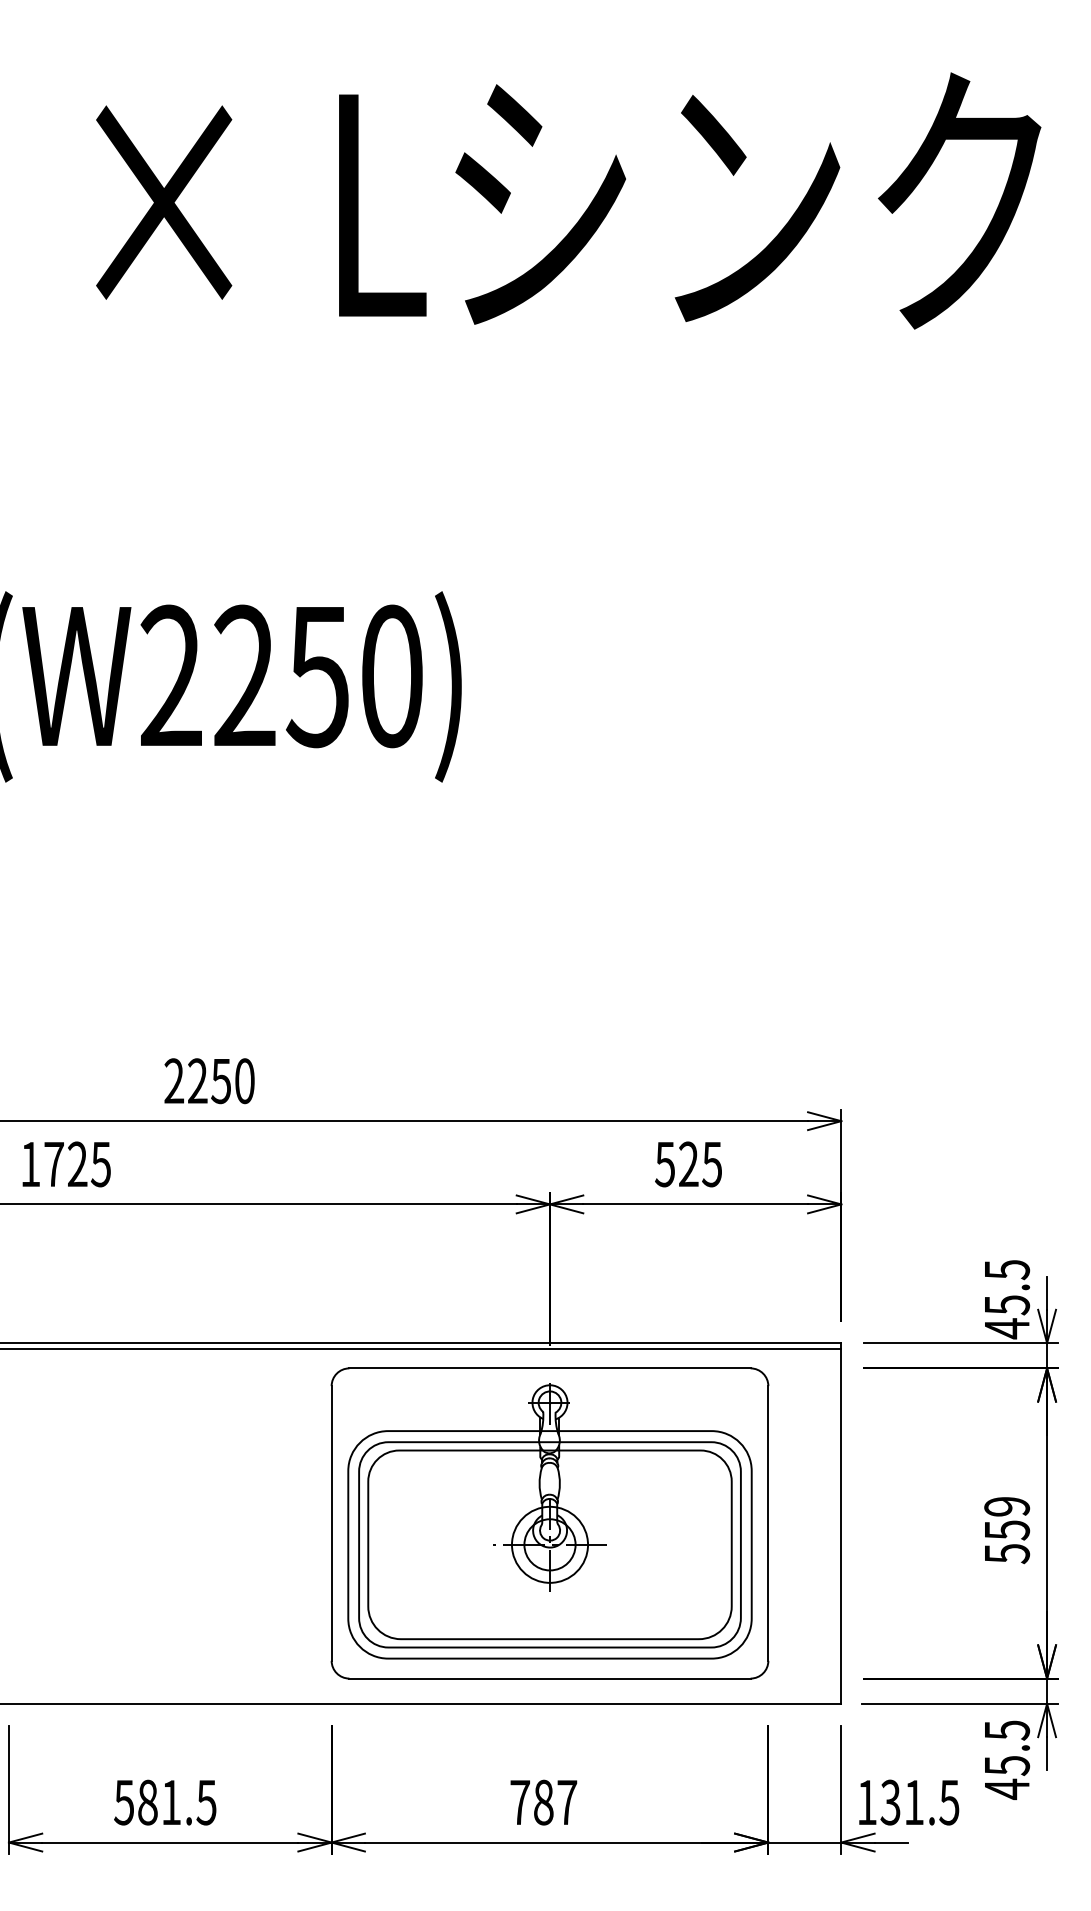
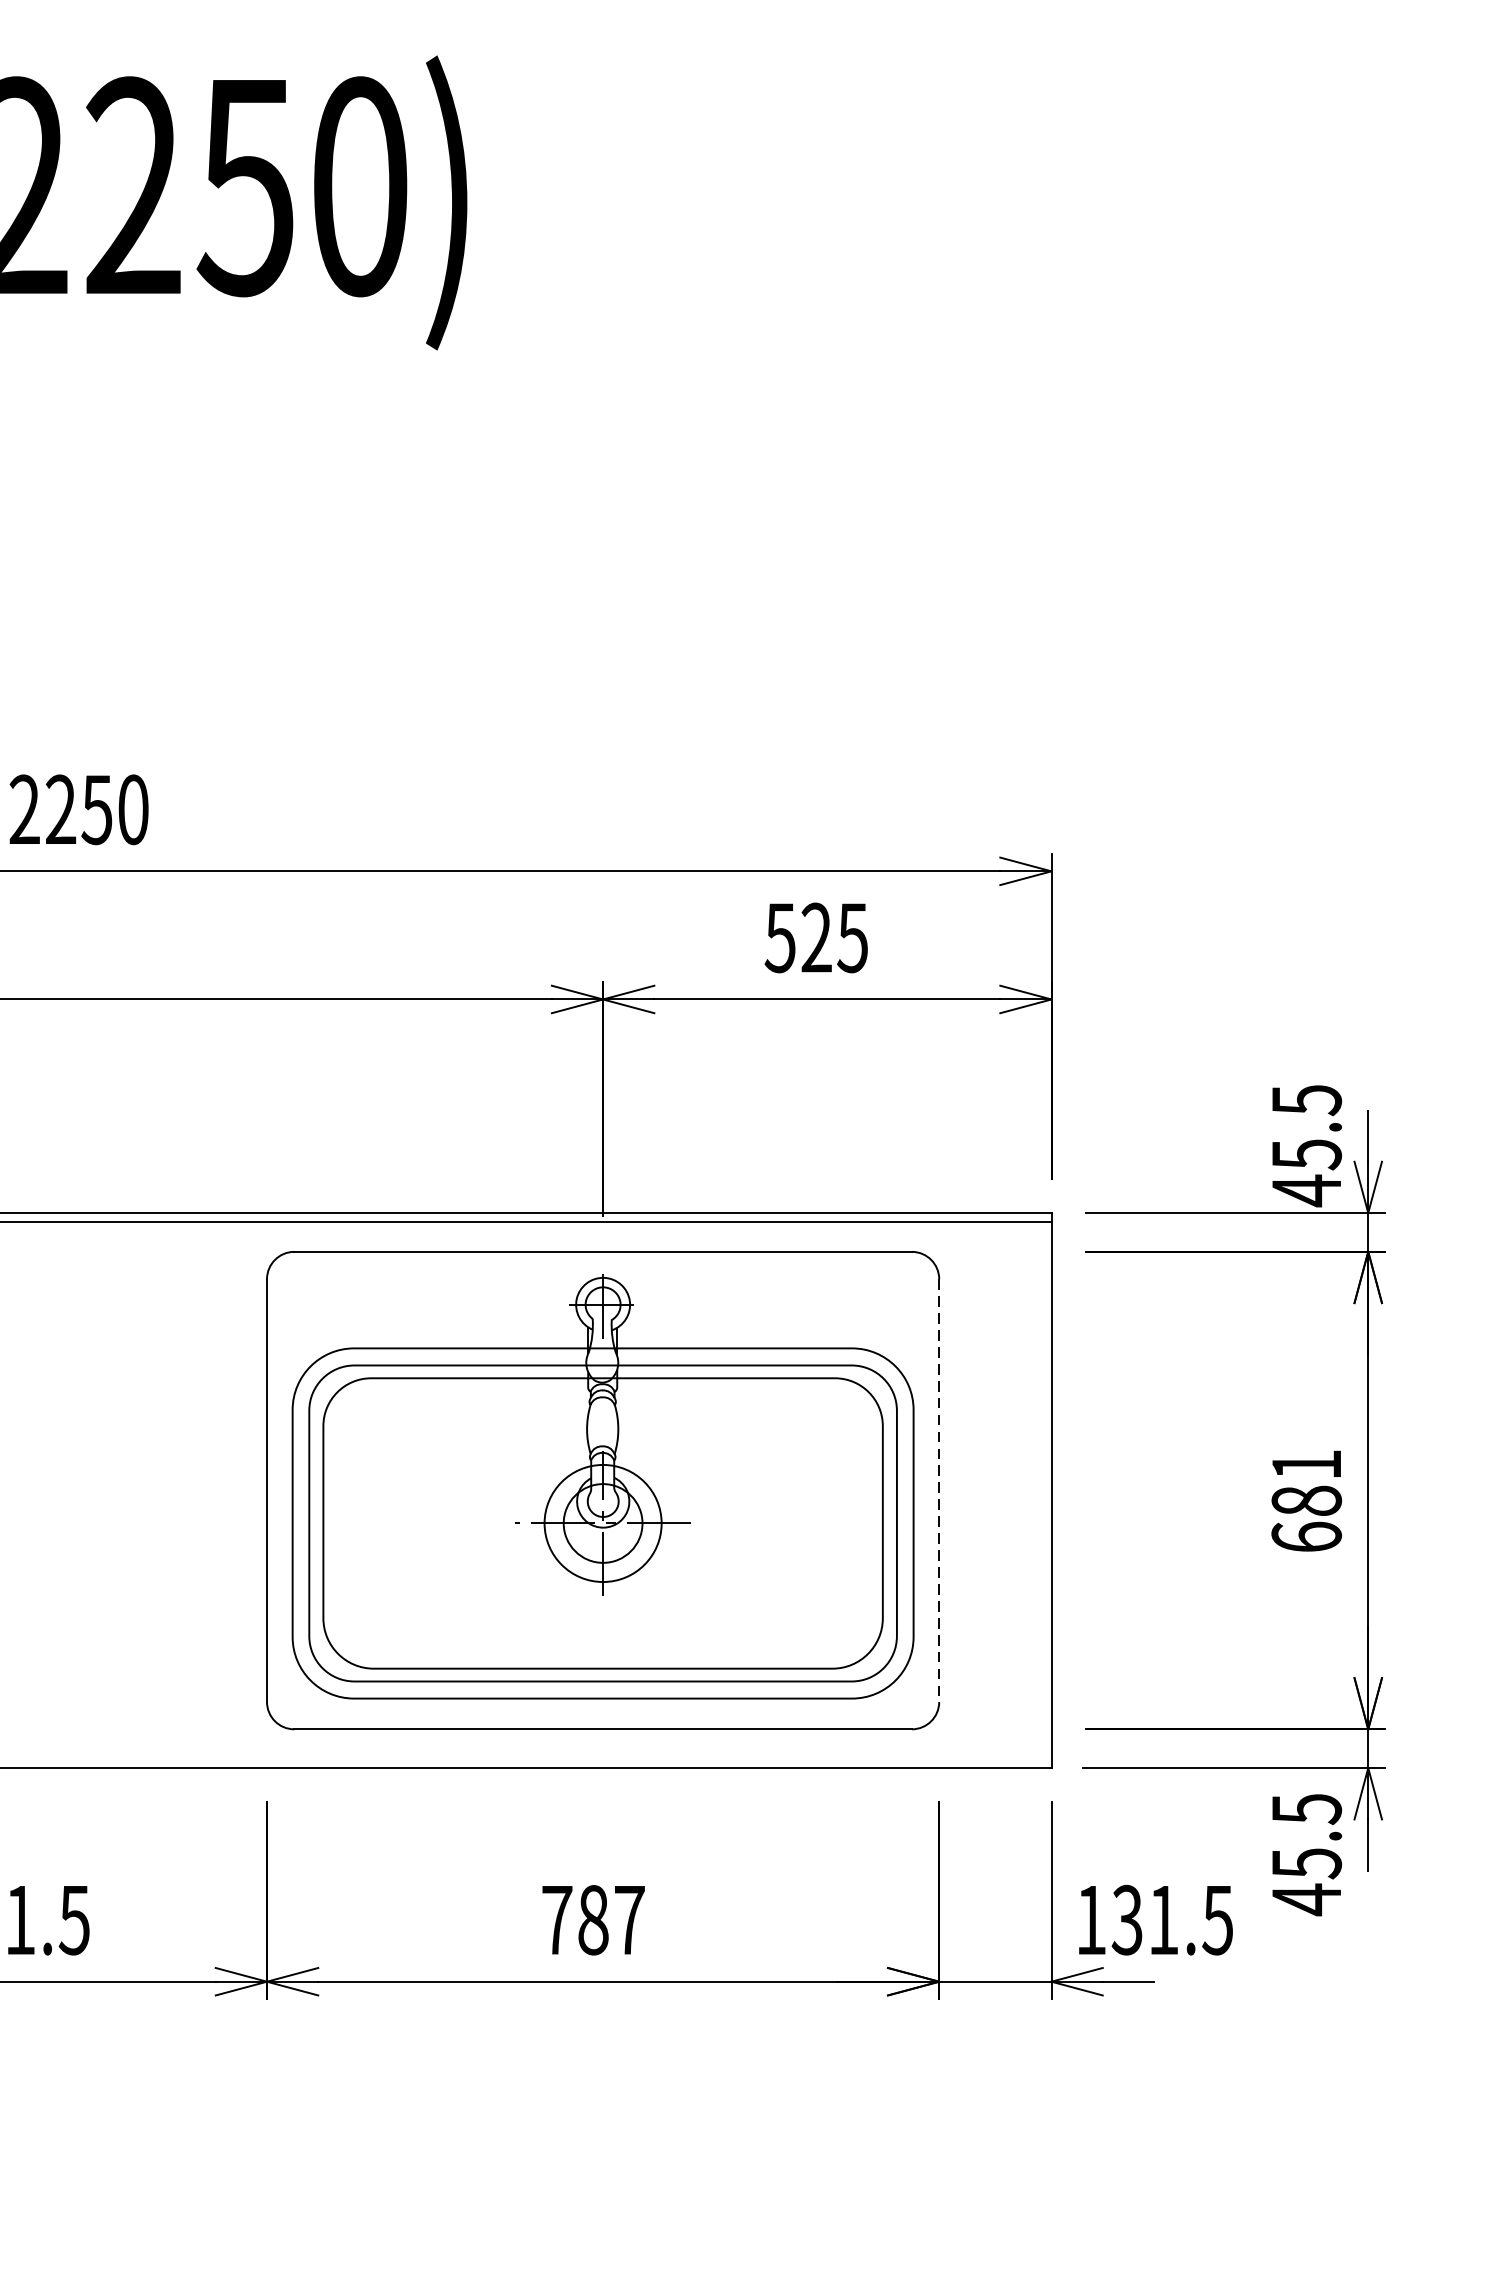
line: (768, 1523) -> (939, 1490), solid -> dashed
text: (1007, 1530) -> (1307, 1501), 559 -> 681

